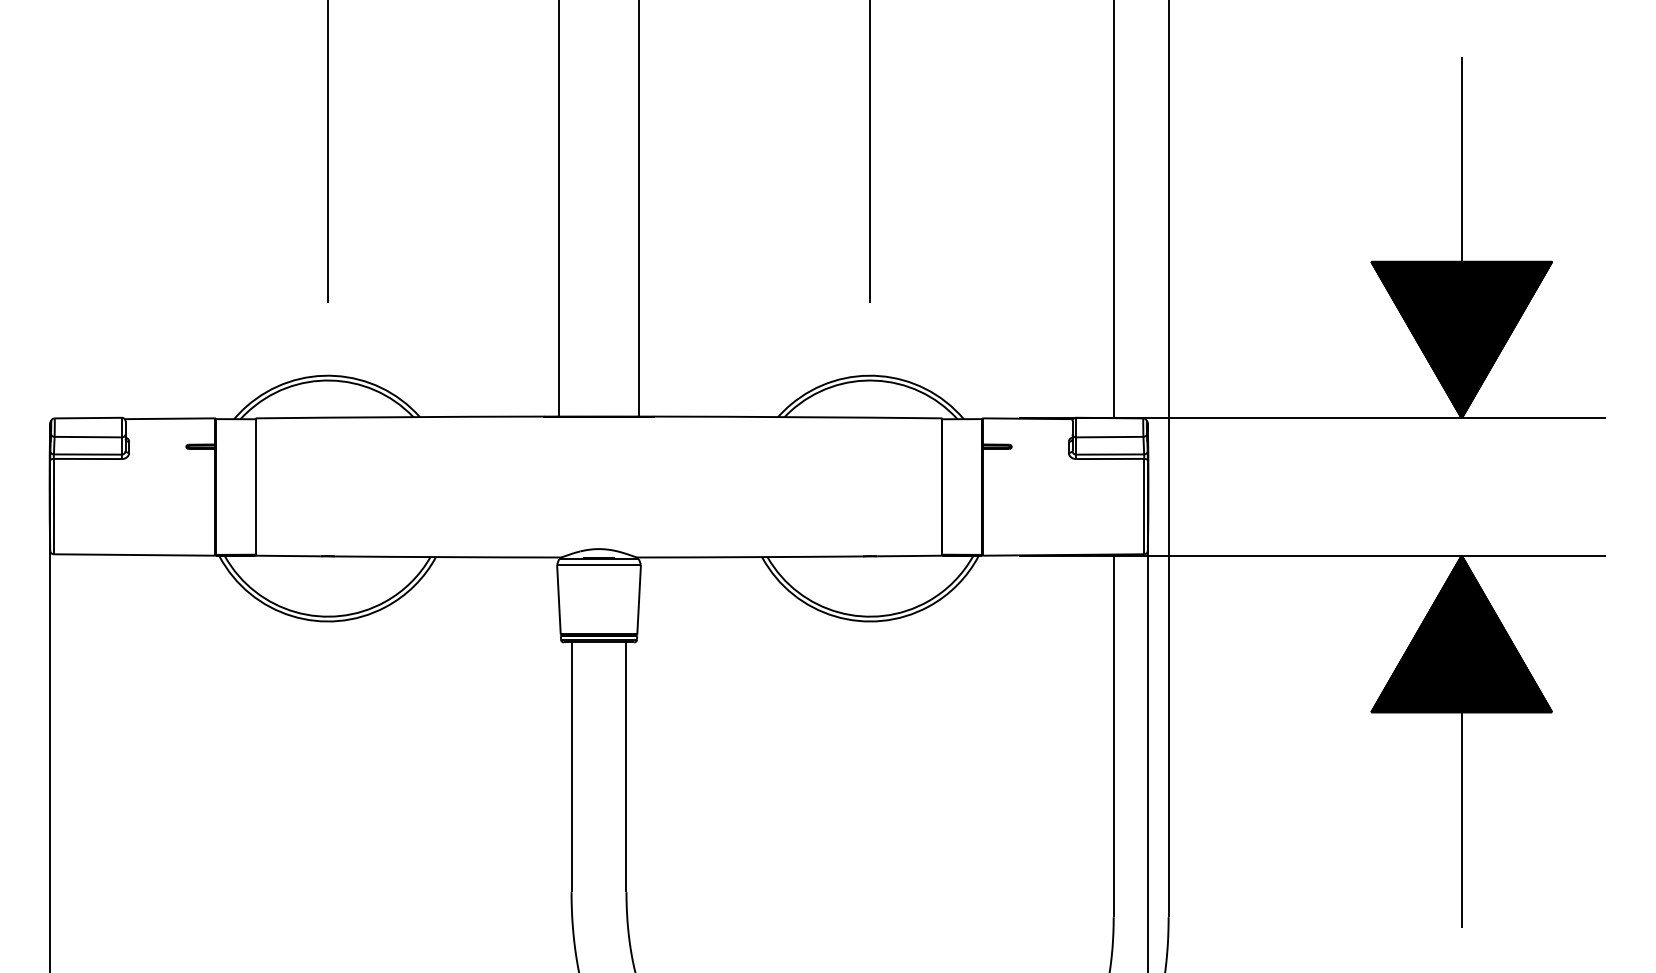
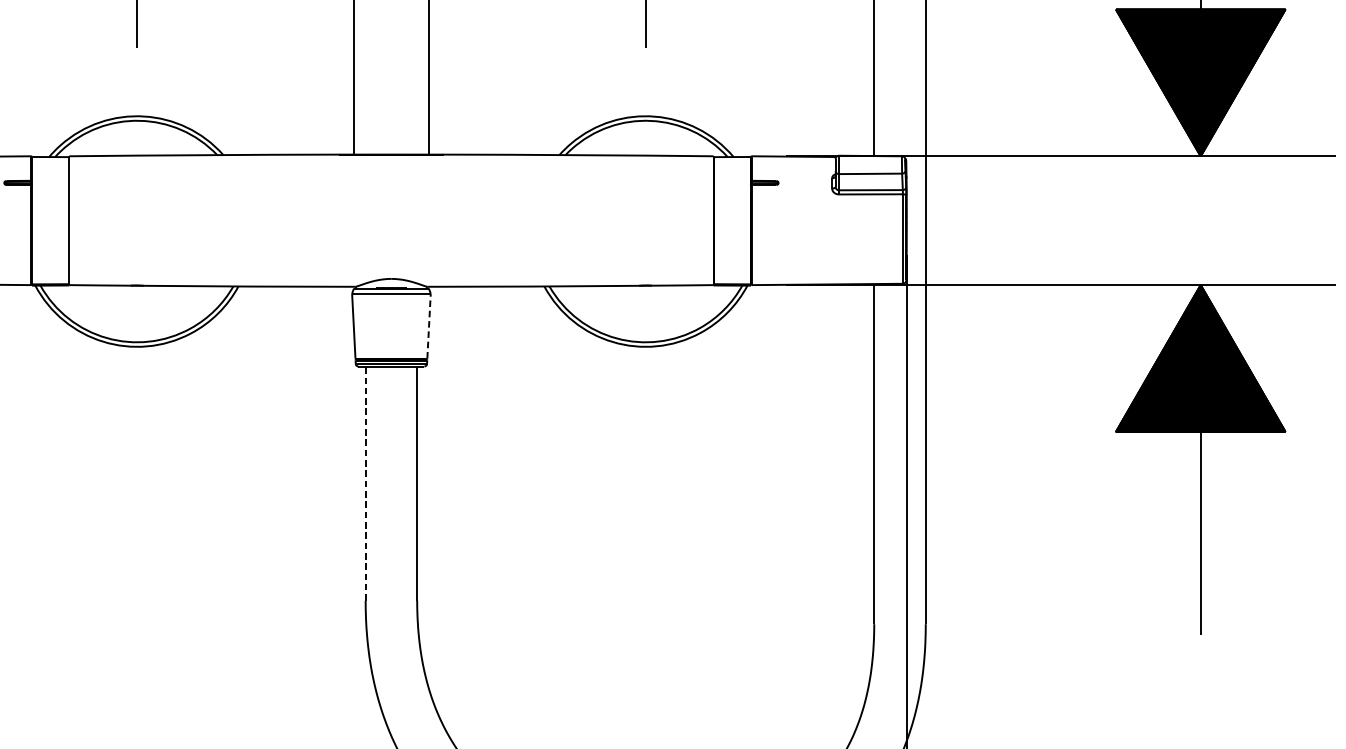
line: (639, 599) -> (429, 326), solid -> dashed
line: (571, 767) -> (365, 483), solid -> dashed

